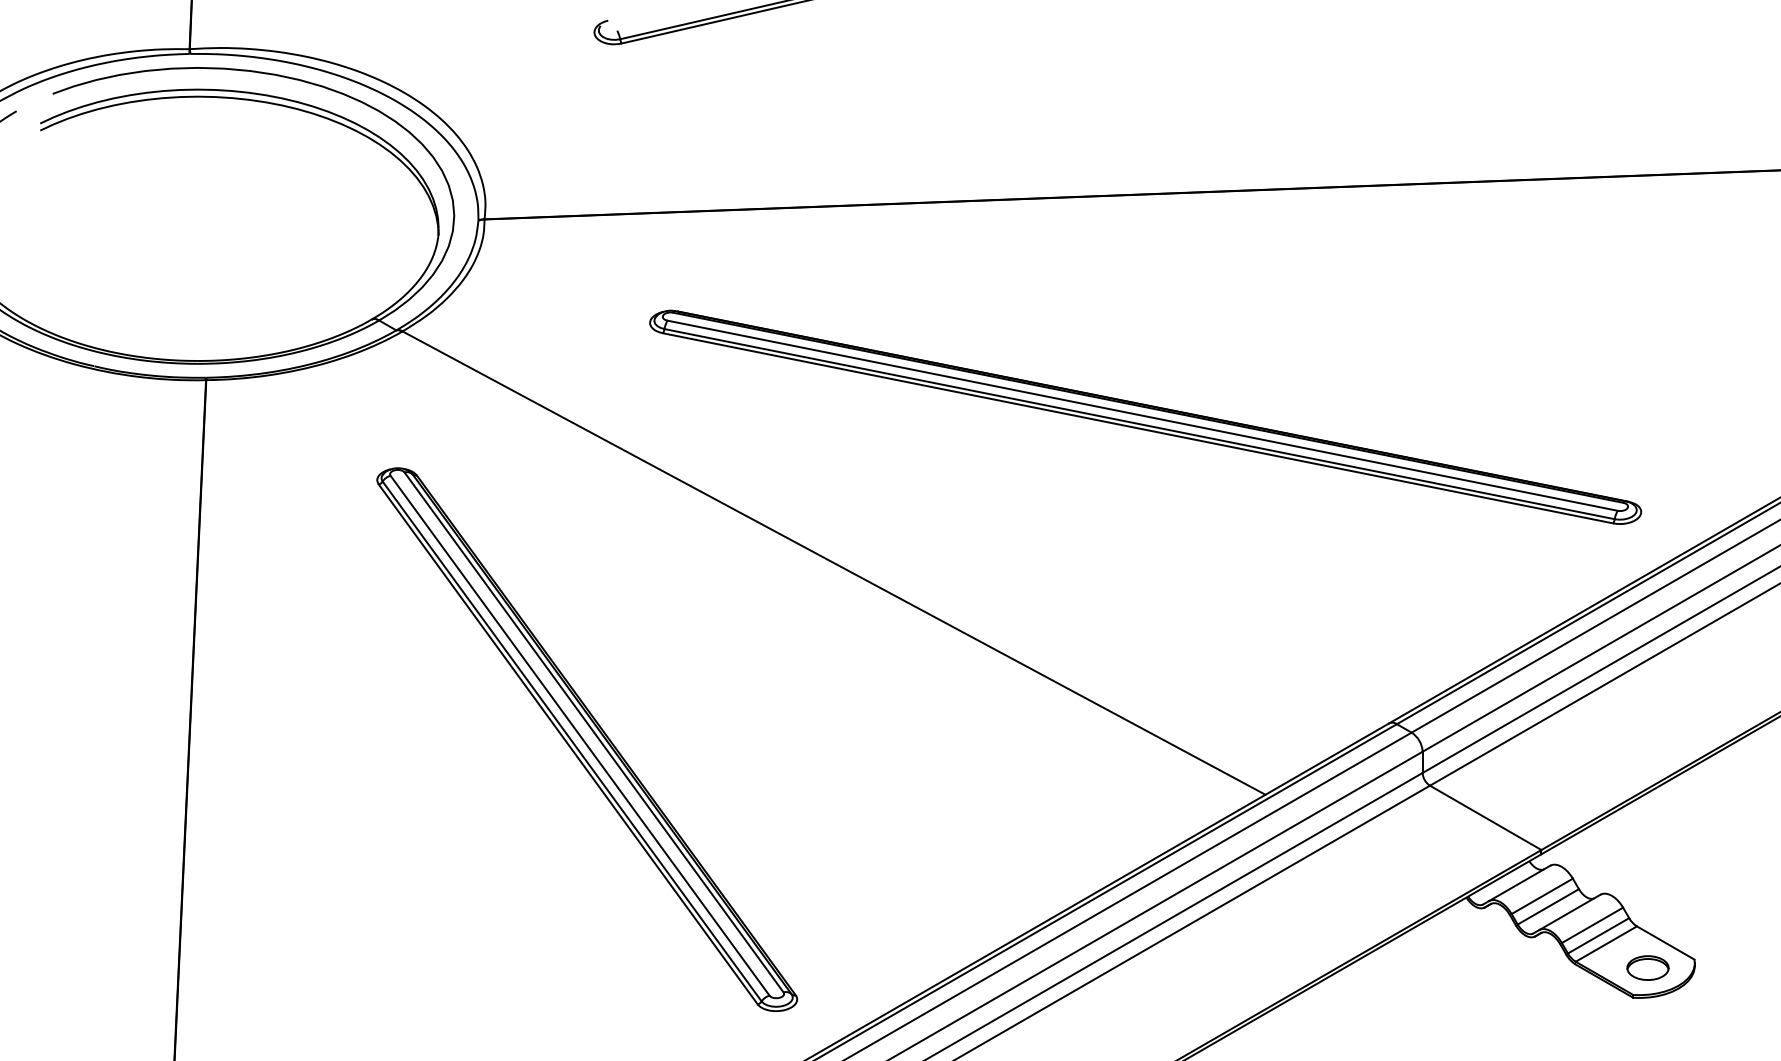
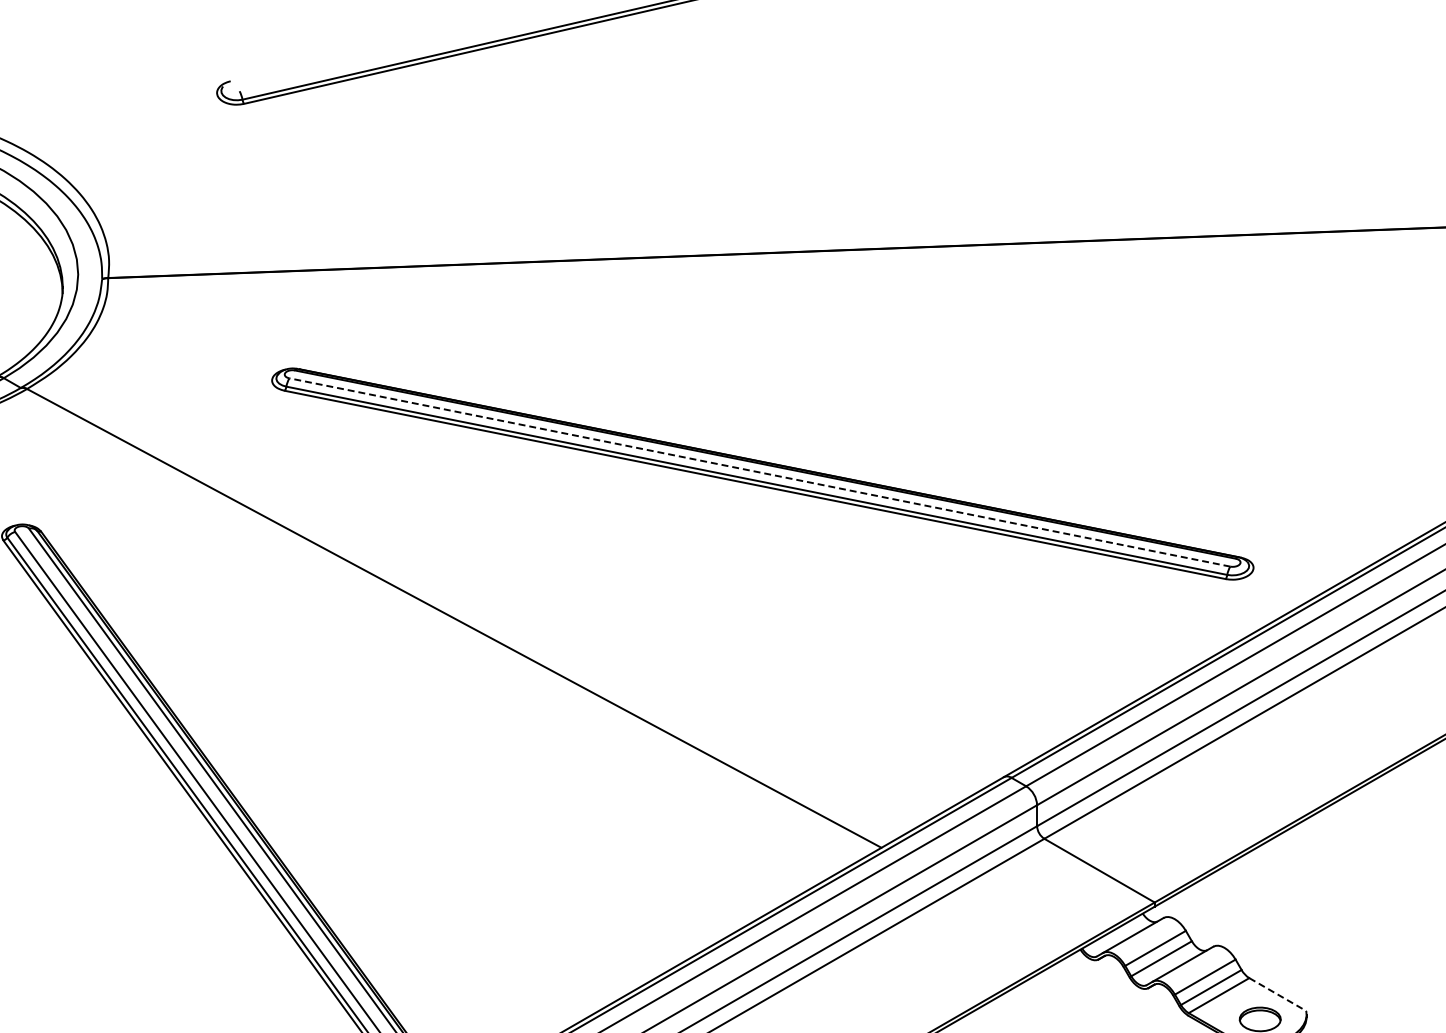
line: (1142, 415) -> (759, 472), solid -> dashed
line: (1666, 943) -> (1278, 995), solid -> dashed

